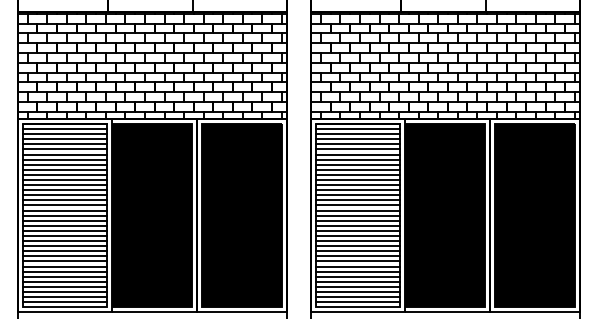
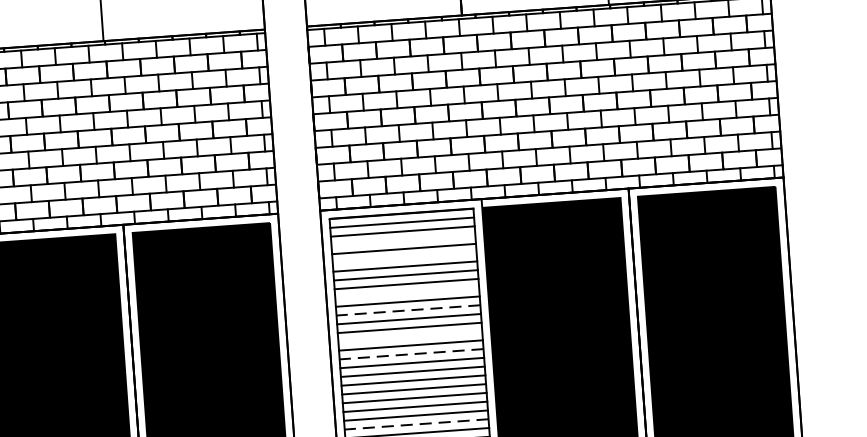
line: (357, 139) -> (402, 240), removed
line: (357, 149) -> (403, 257), removed
line: (357, 169) -> (406, 292), removed
line: (357, 180) -> (407, 311), solid -> dashed
line: (357, 195) -> (409, 337), removed
line: (357, 205) -> (410, 354), solid -> dashed
line: (357, 246) -> (415, 424), solid -> dashed

